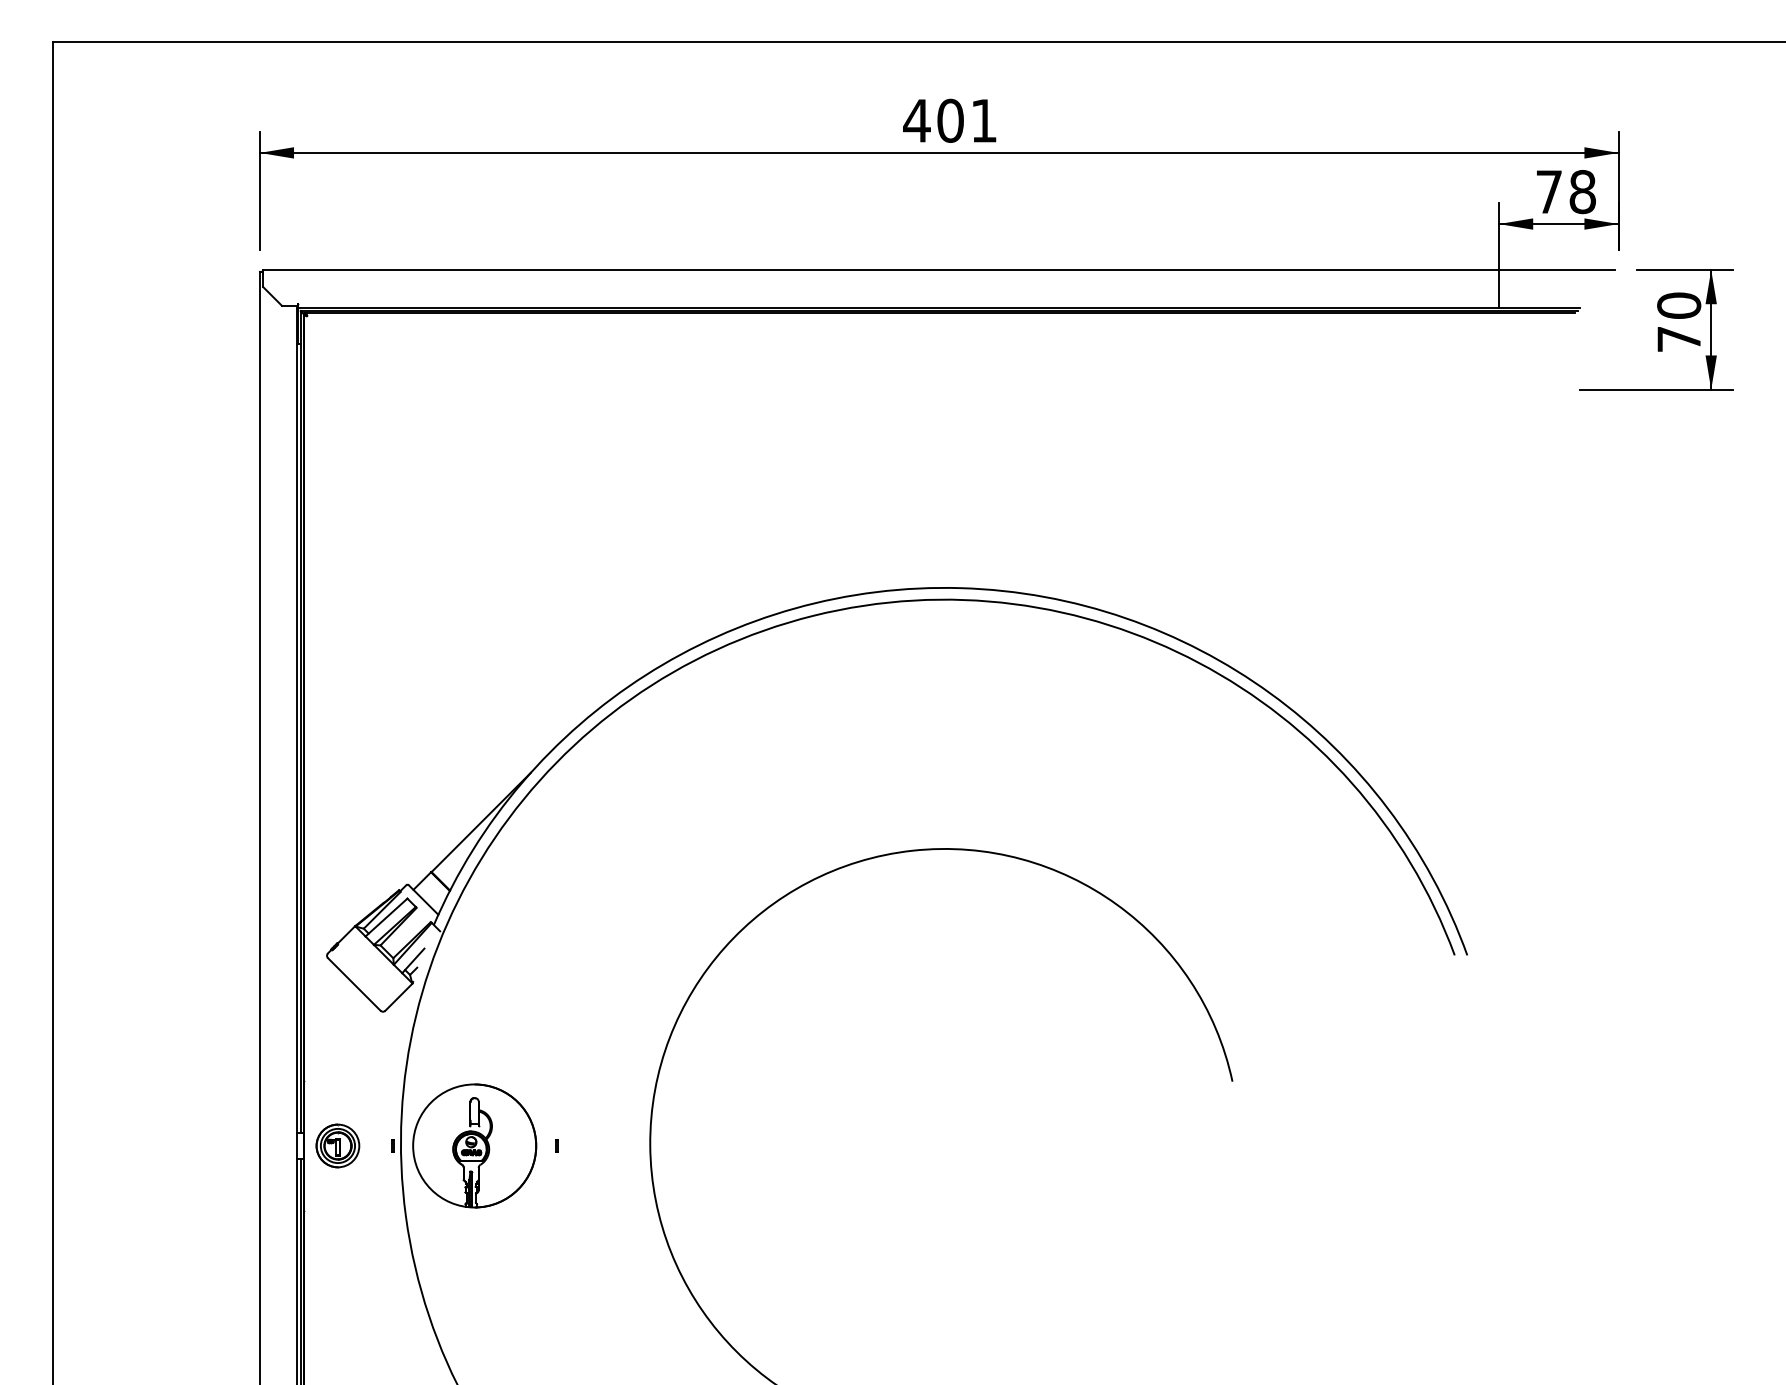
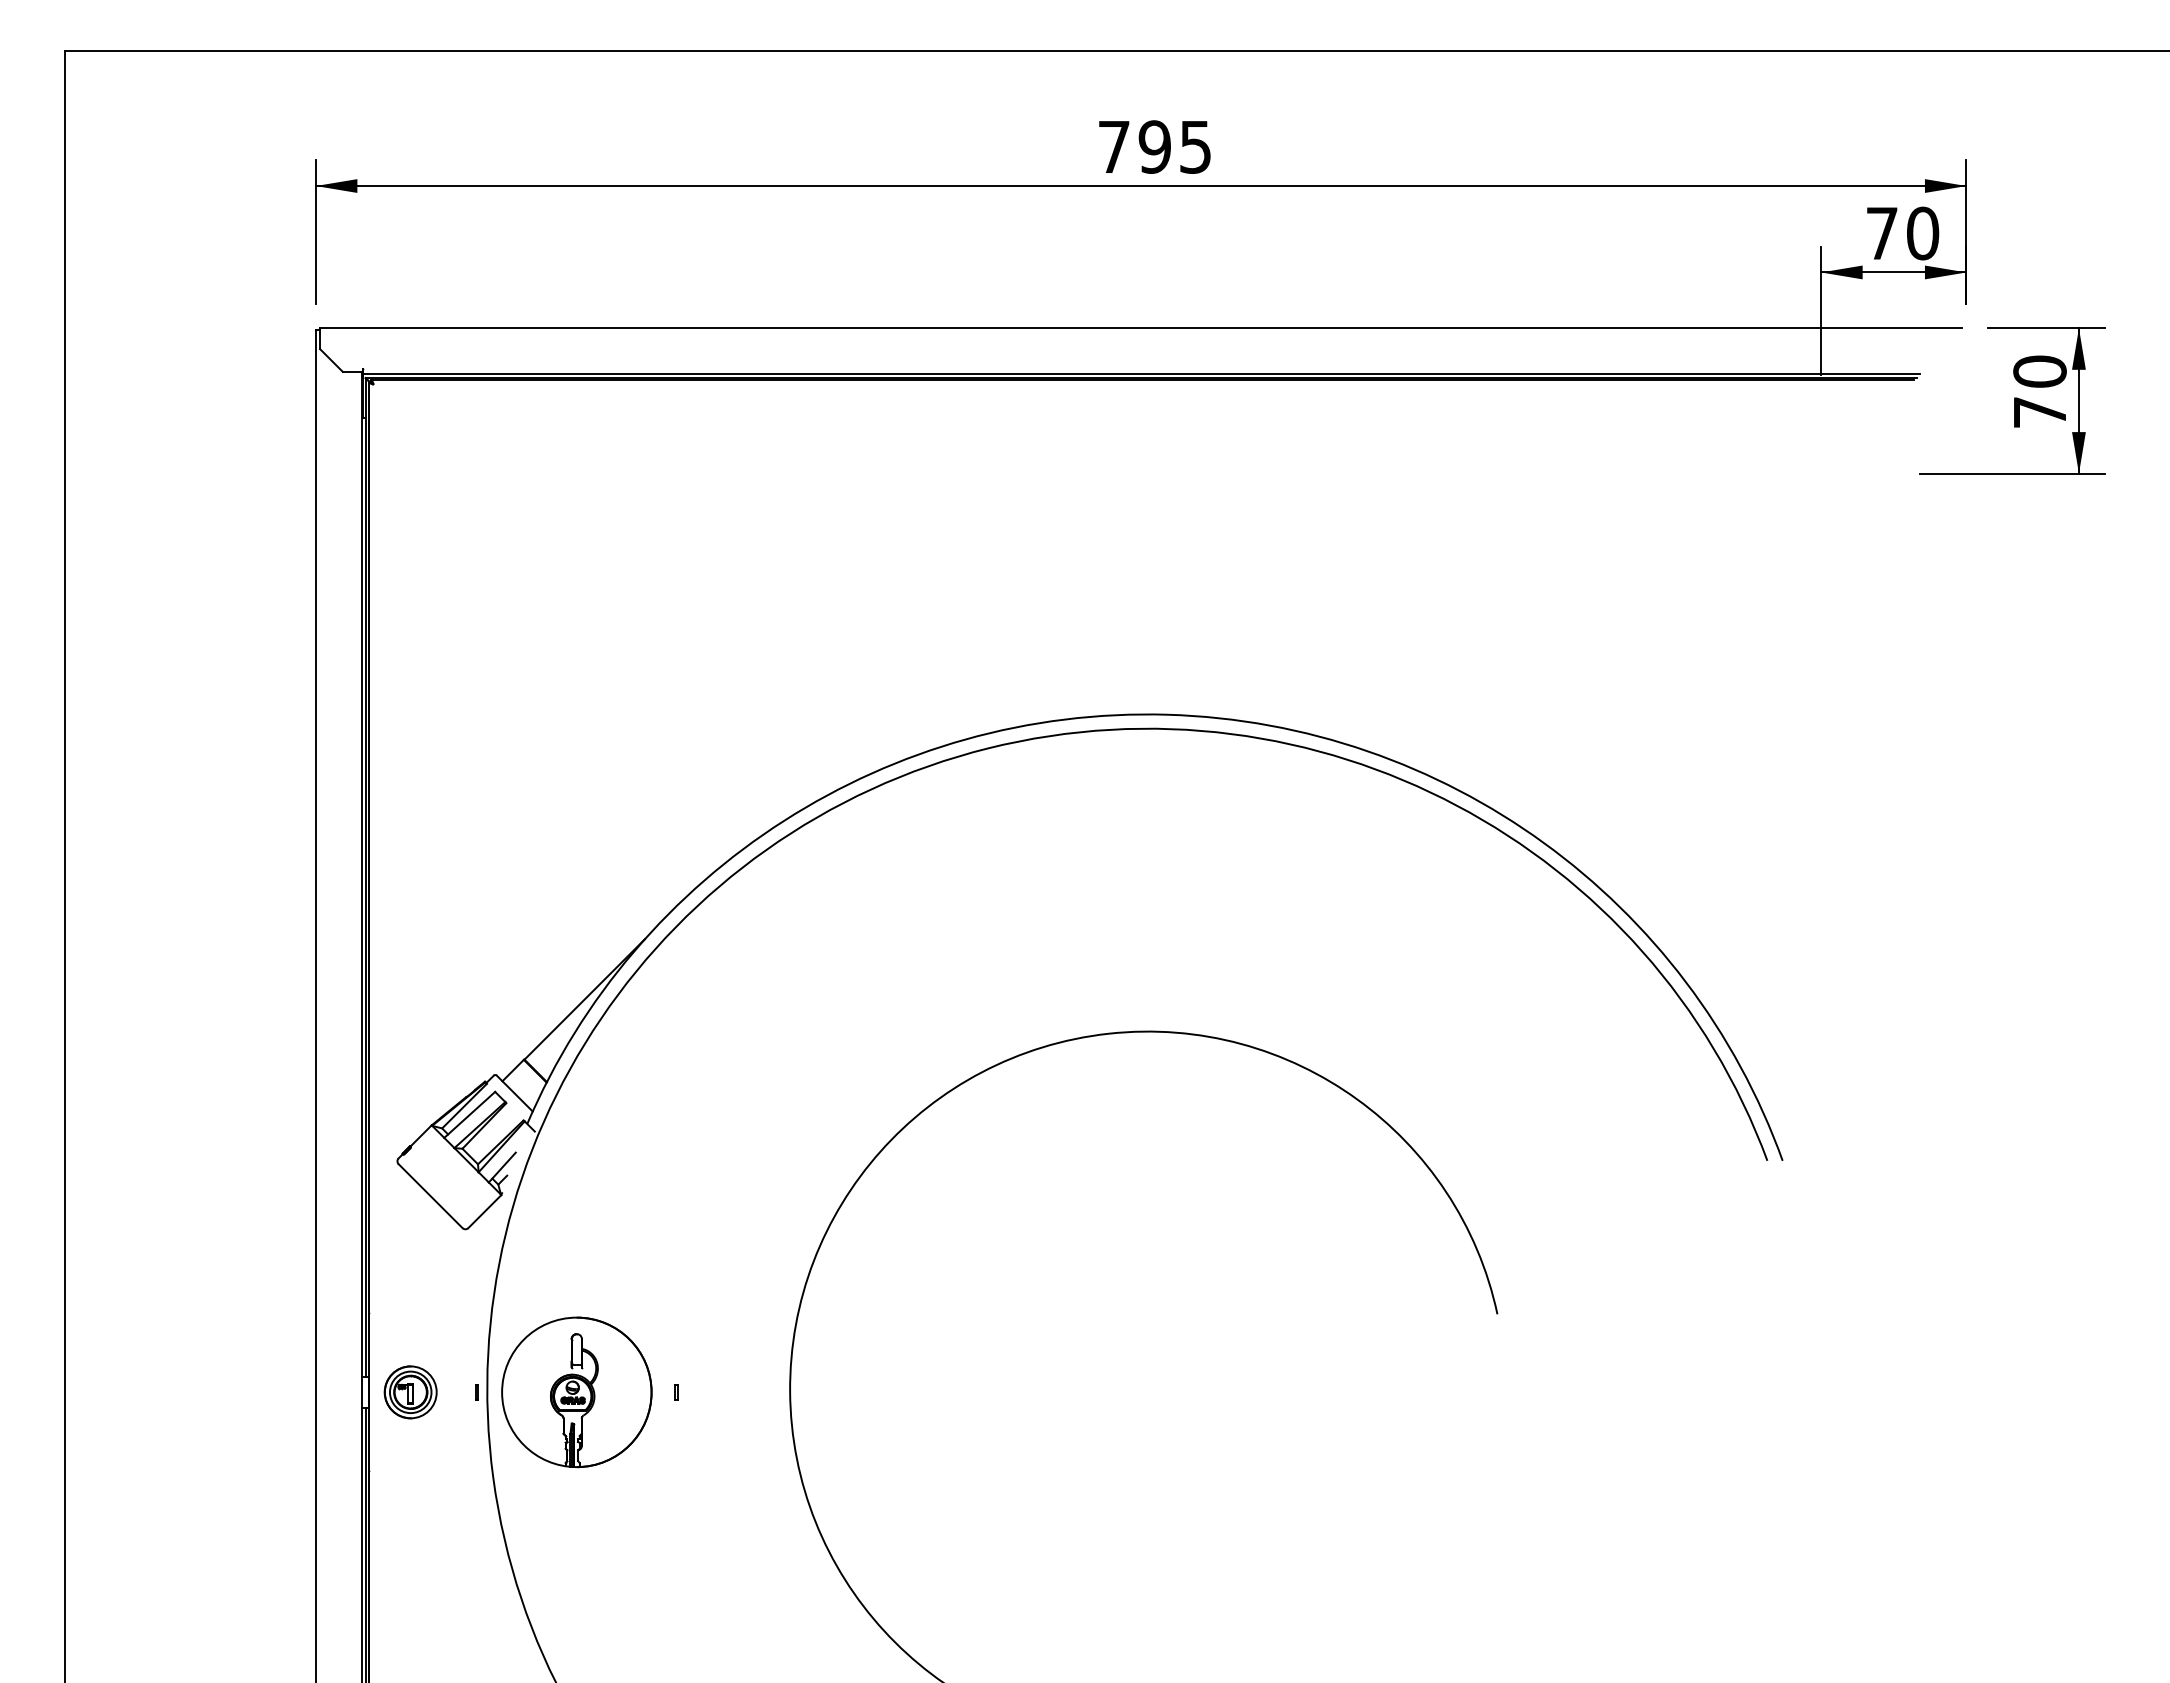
text: (949, 120) -> (1153, 146), 401 -> 795
text: (1583, 191) -> (1923, 233), 78 -> 70

